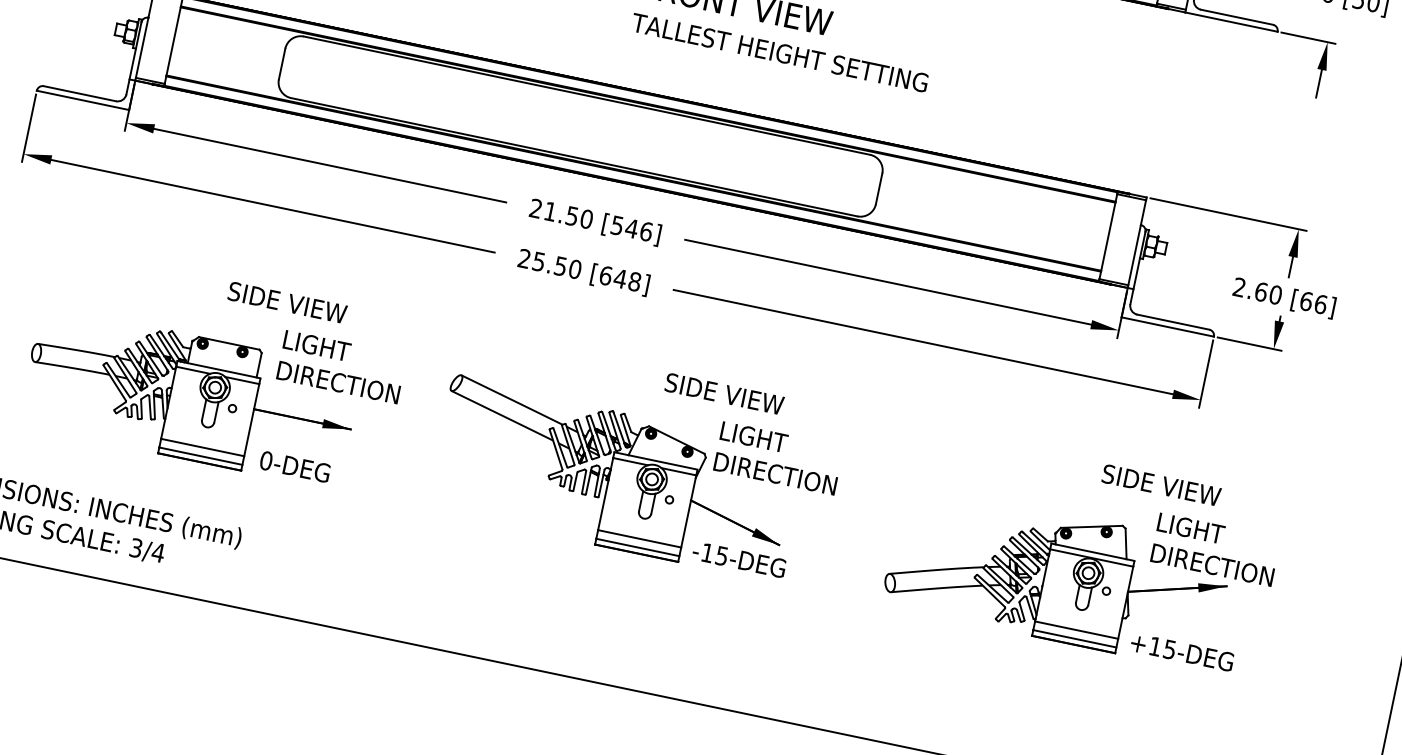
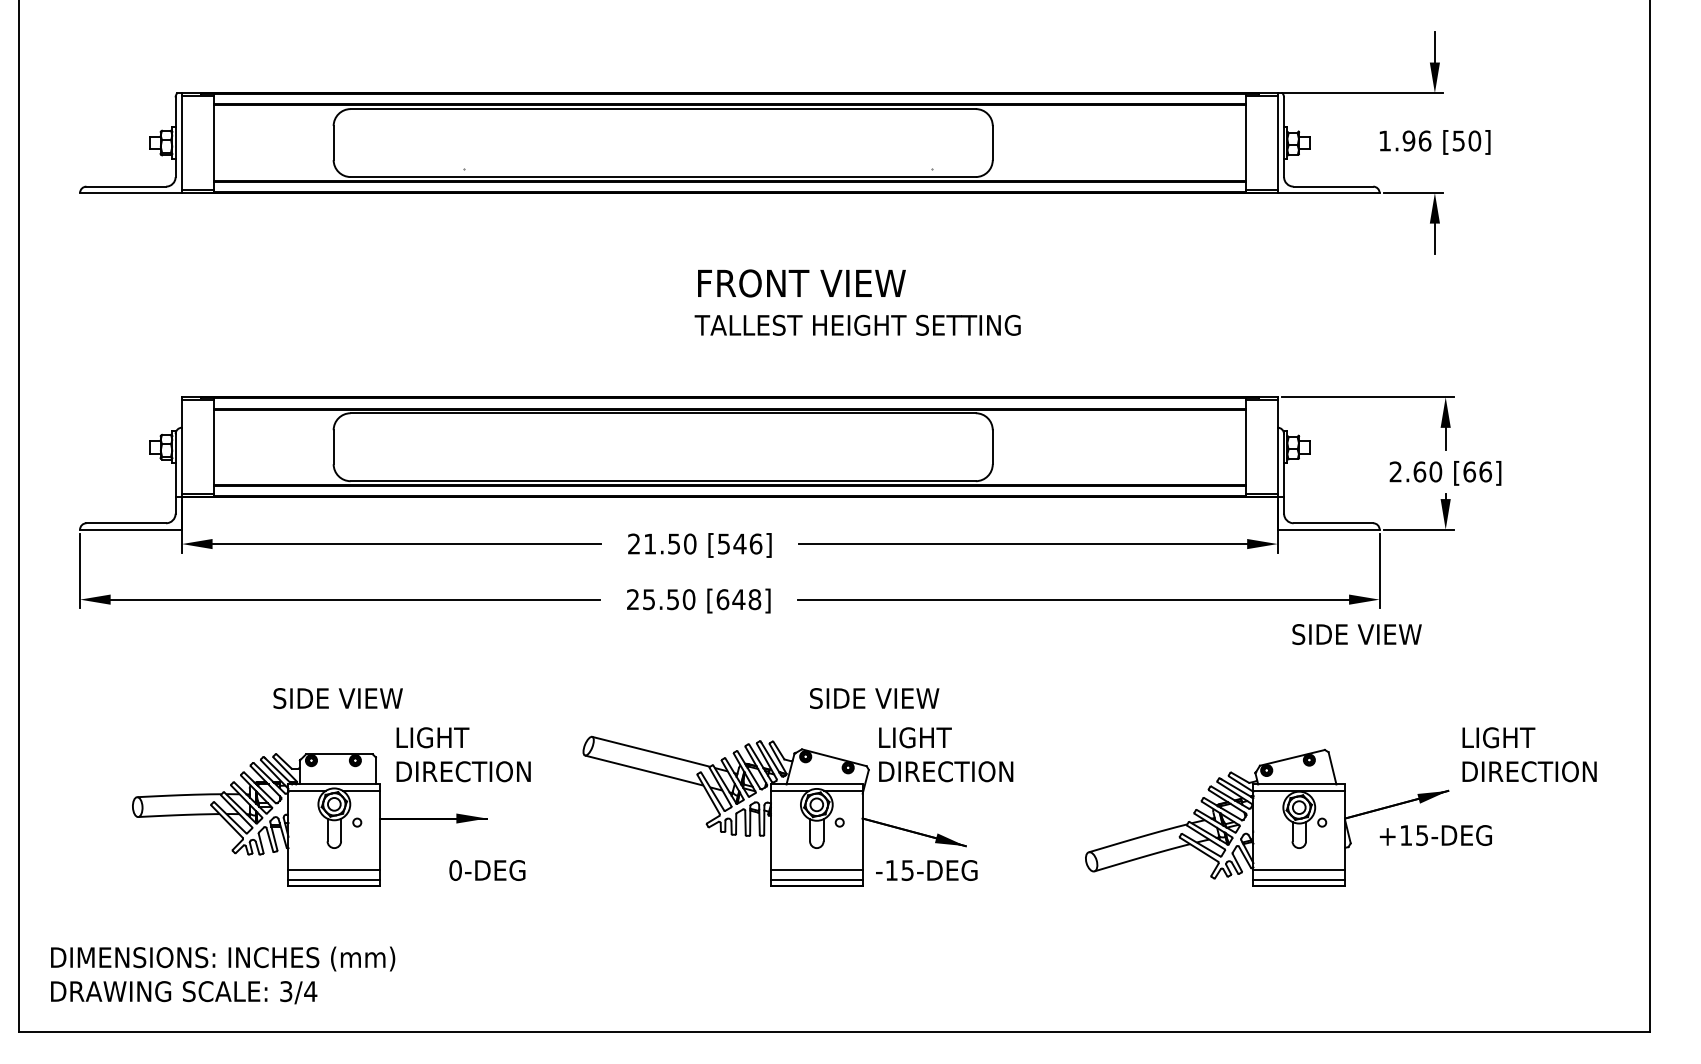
text: (286, 302) -> (337, 698), moved
text: (295, 466) -> (487, 870), moved
text: (1161, 485) -> (1356, 634), moved
text: (1215, 549) -> (1529, 754), moved
text: (1181, 652) -> (1435, 835), moved

